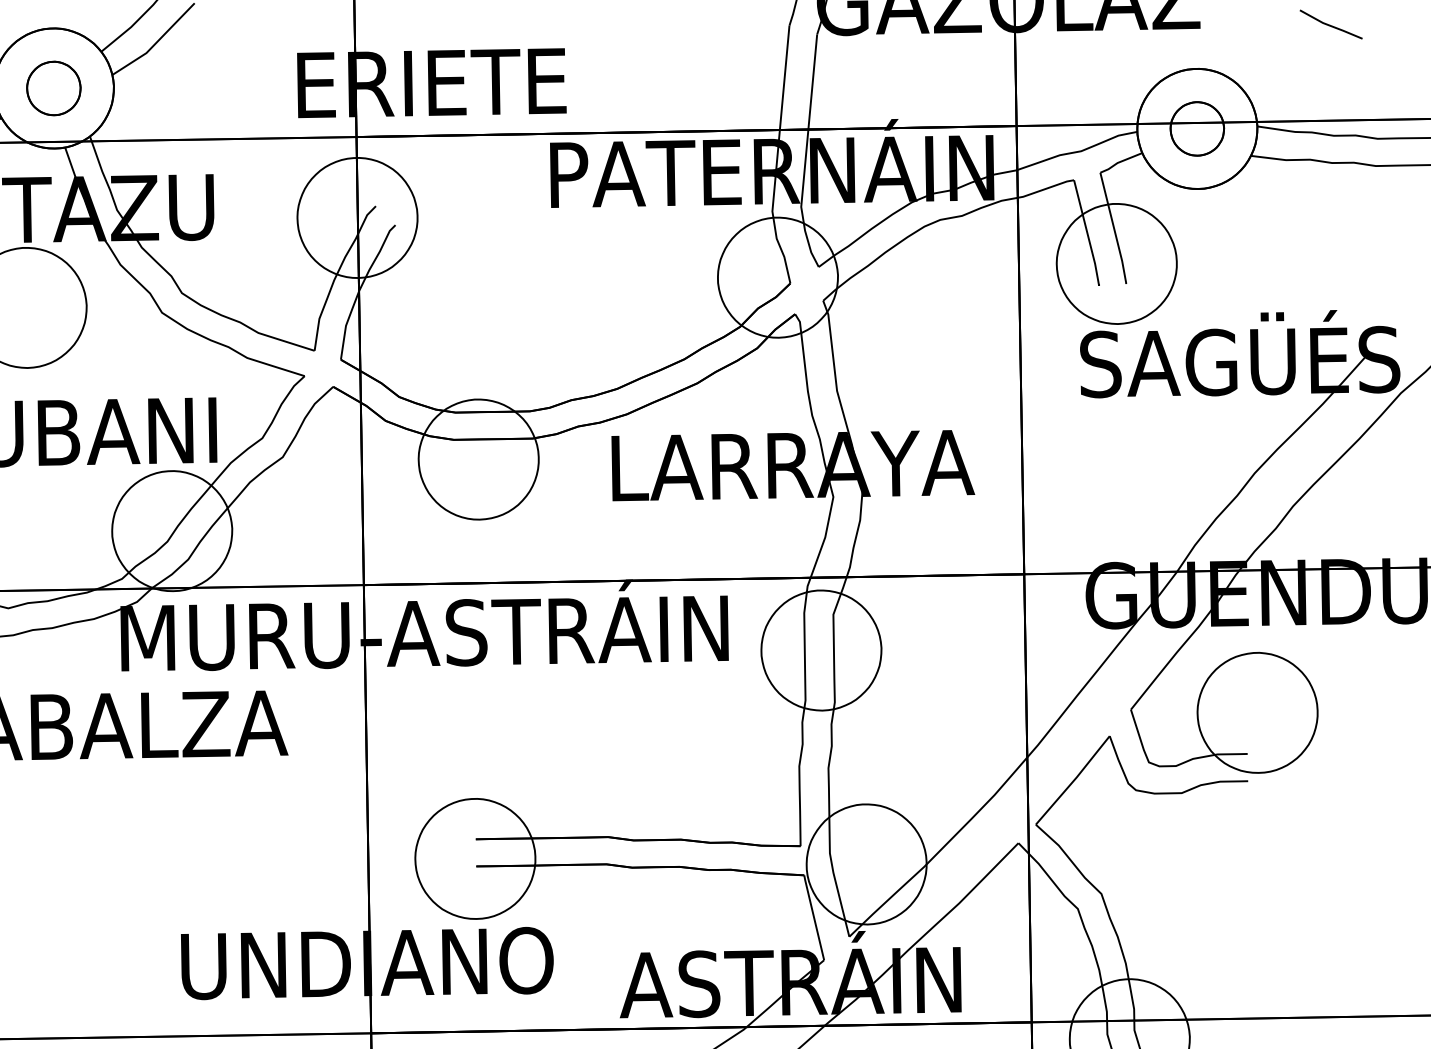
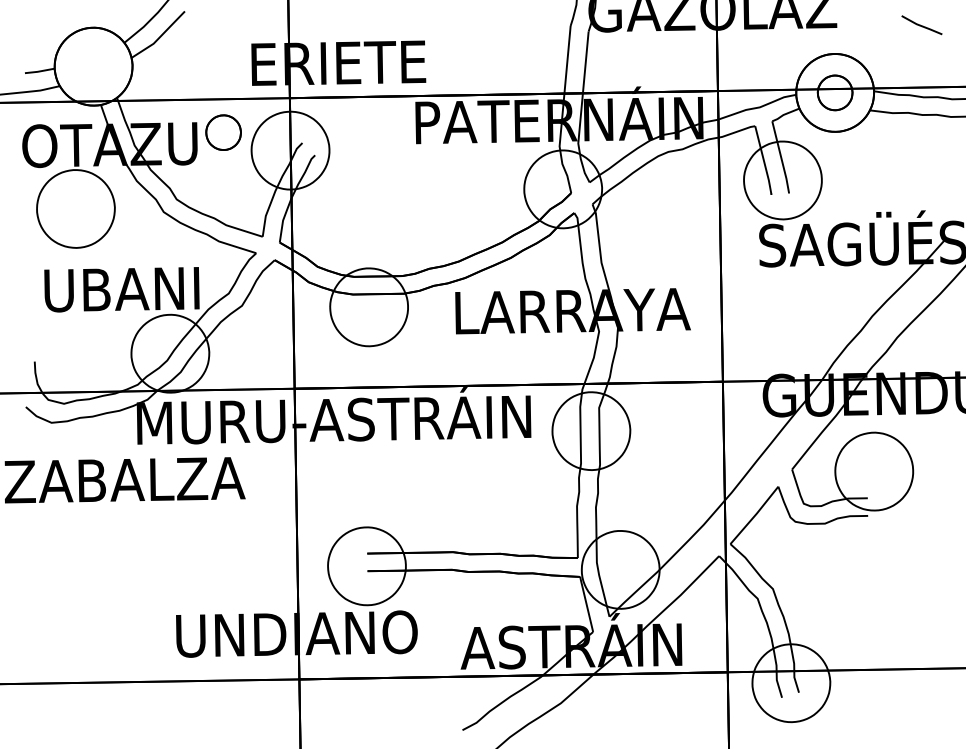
part: (53, 88) -> (223, 132), moved

